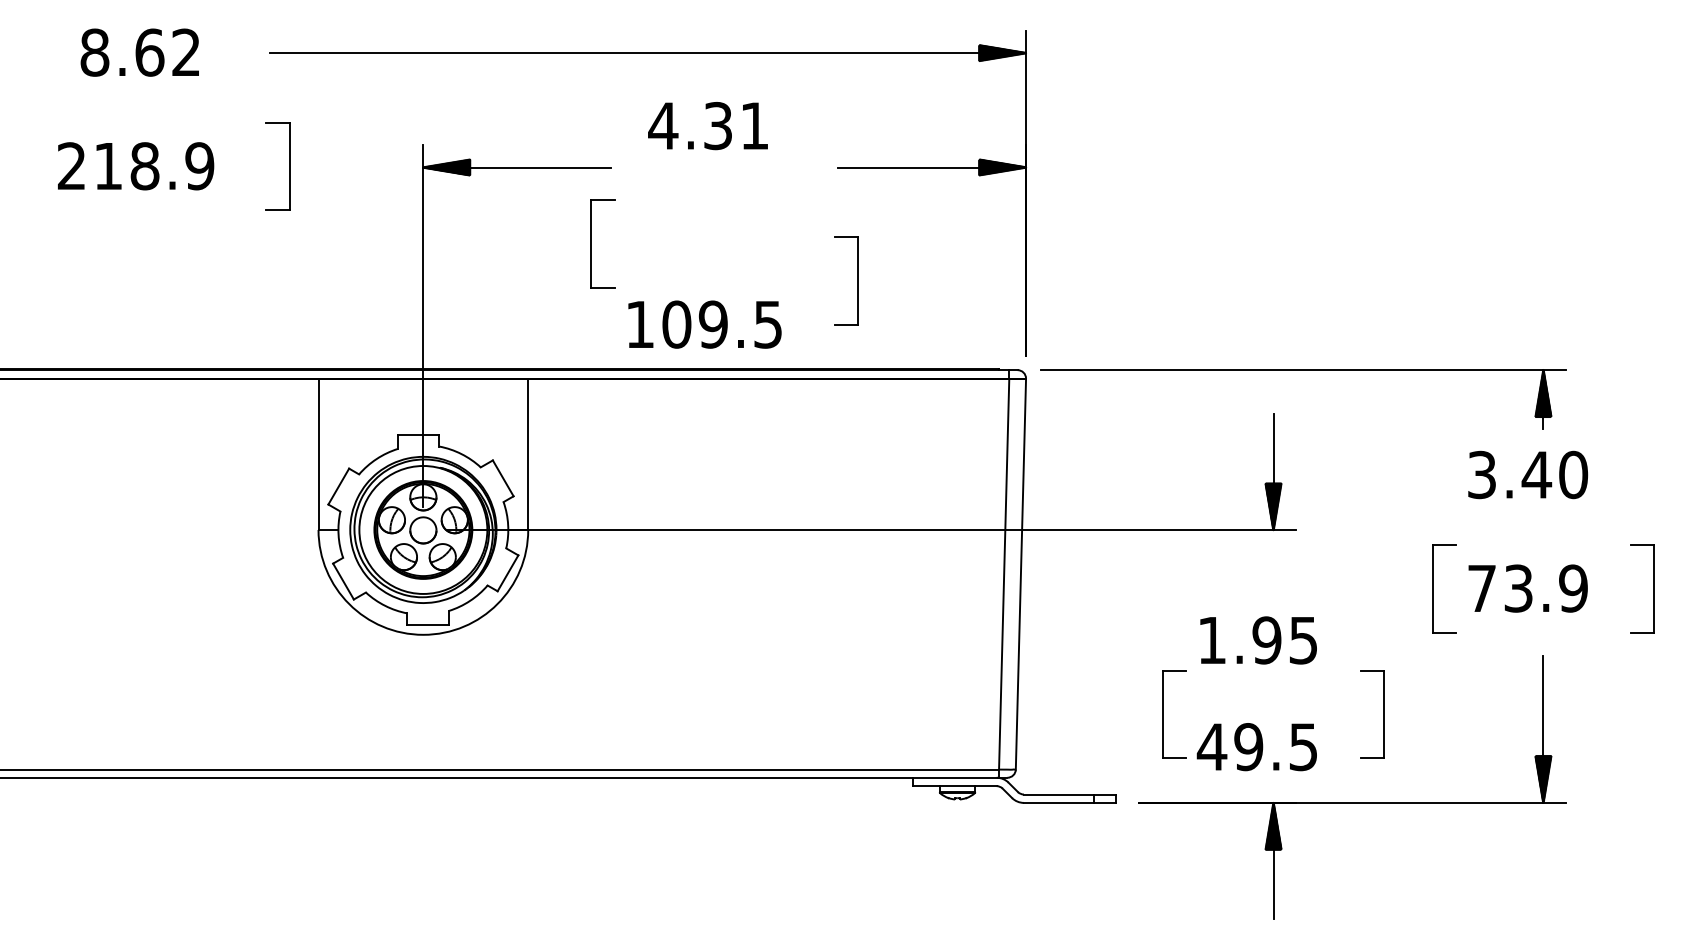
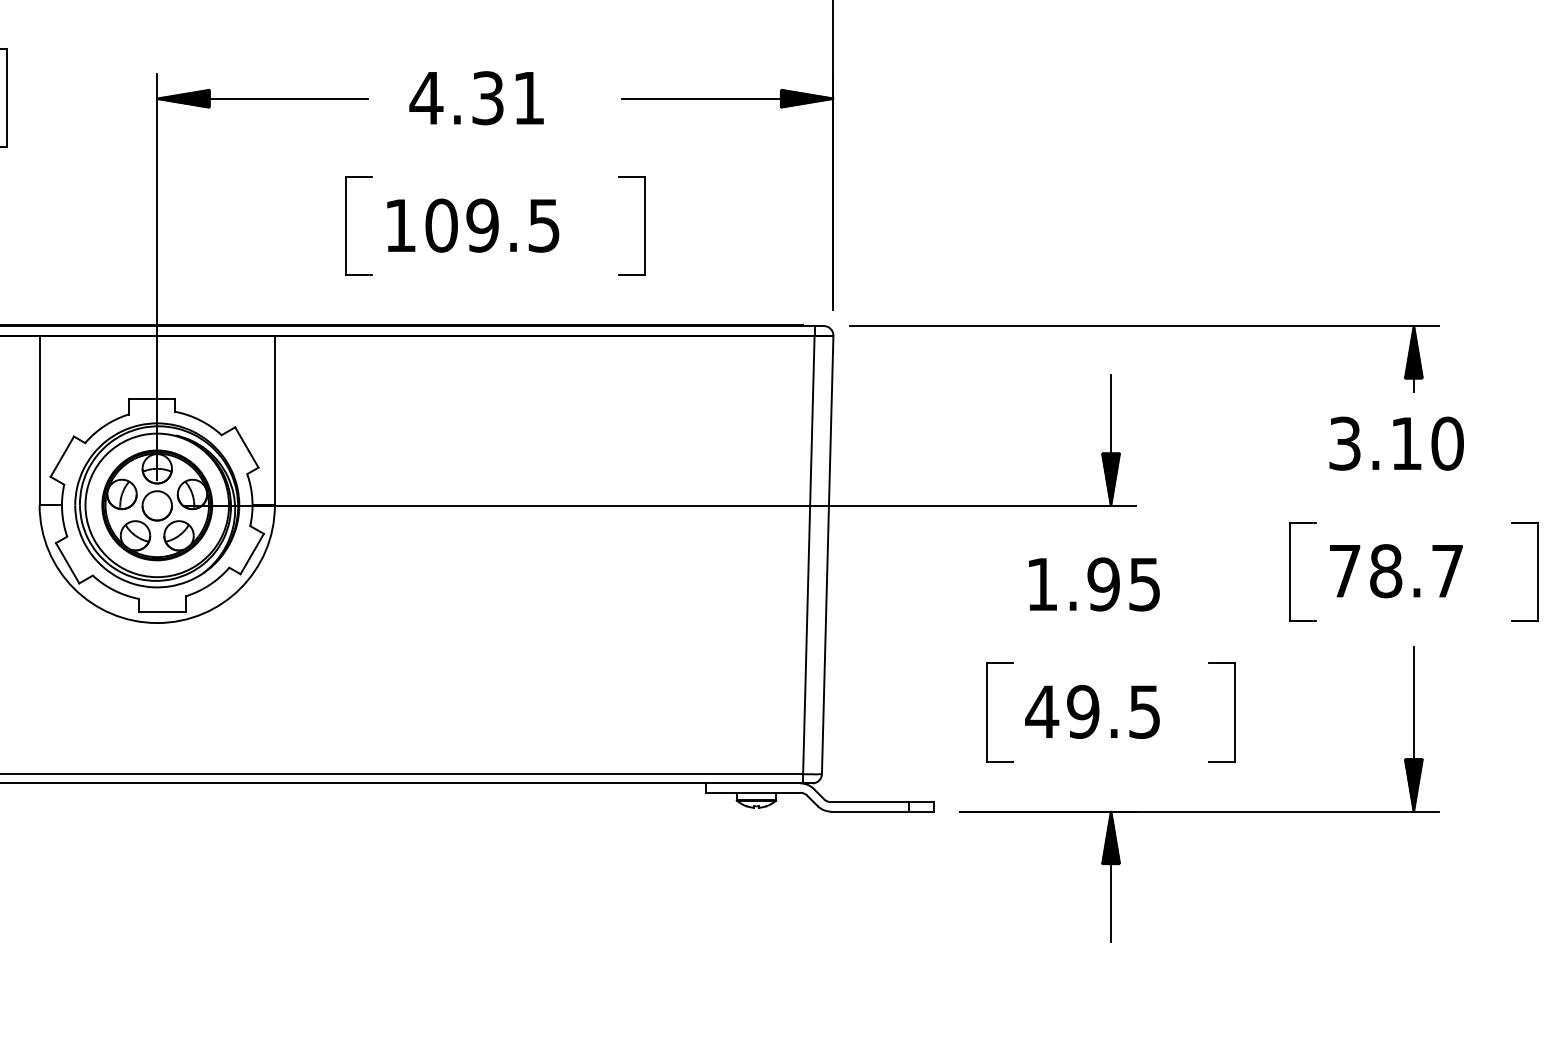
text: (707, 126) -> (476, 98), moved
part: (591, 243) -> (345, 225), moved
text: (704, 324) -> (472, 225), moved
text: (1536, 474) -> (1406, 443), 3.40 -> 3.10
text: (1545, 588) -> (1416, 571), 73.9 -> 78.7
text: (1258, 640) -> (1094, 584), moved
text: (1256, 747) -> (1091, 712), moved

